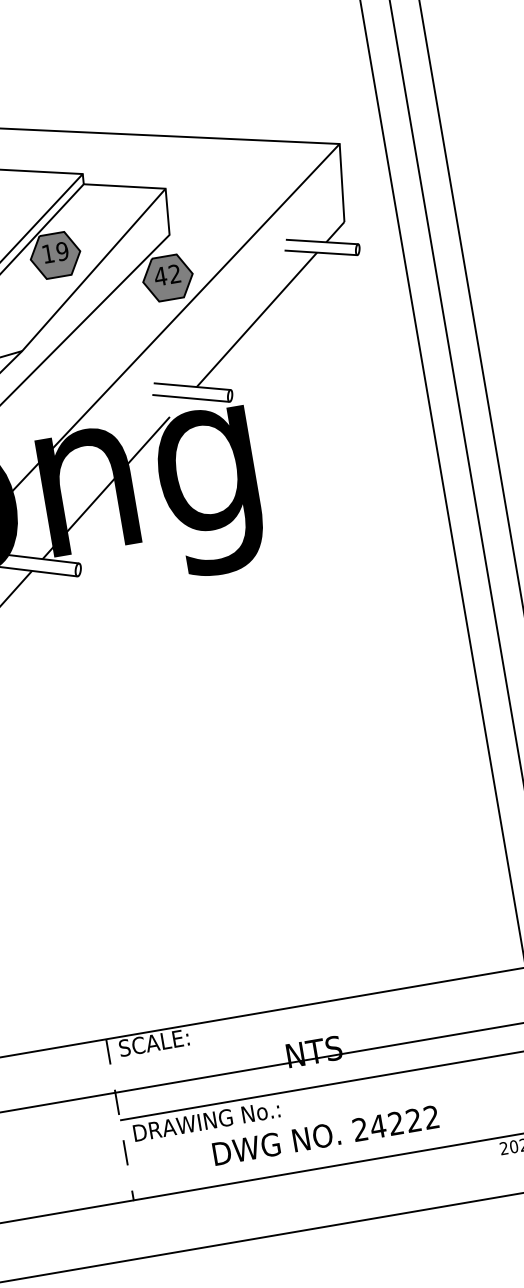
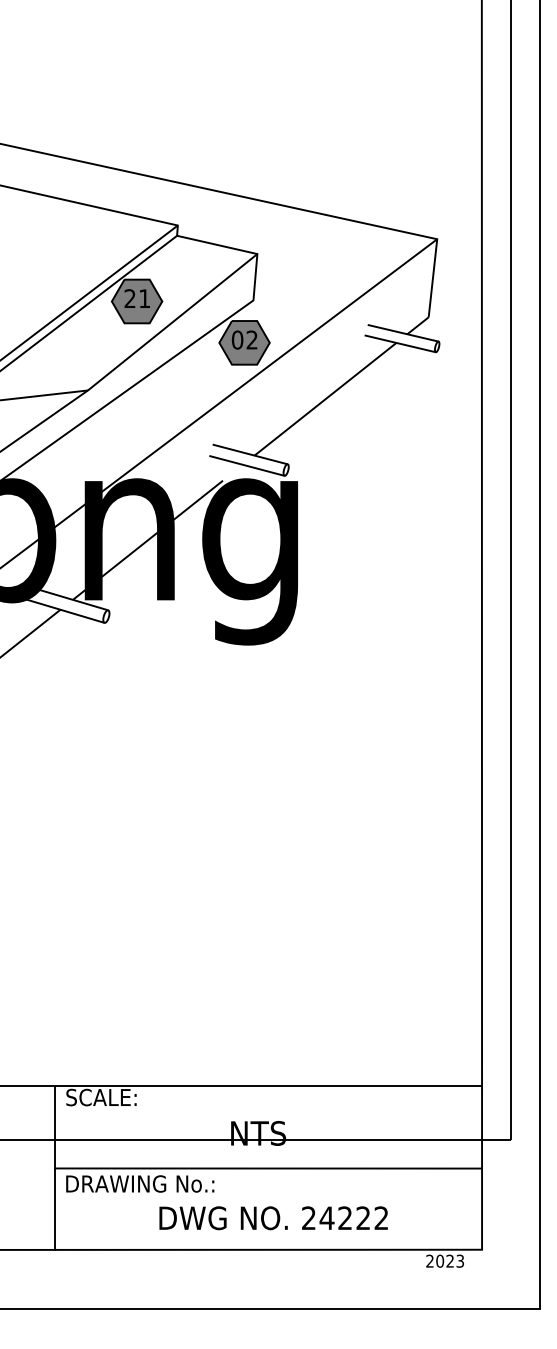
text: (55, 252) -> (137, 298), 19 -> 21
text: (160, 275) -> (237, 339), 42 -> 02
line: (119, 1120) -> (54, 1168), dashed -> solid
text: (325, 1135) -> (273, 1218), moved

